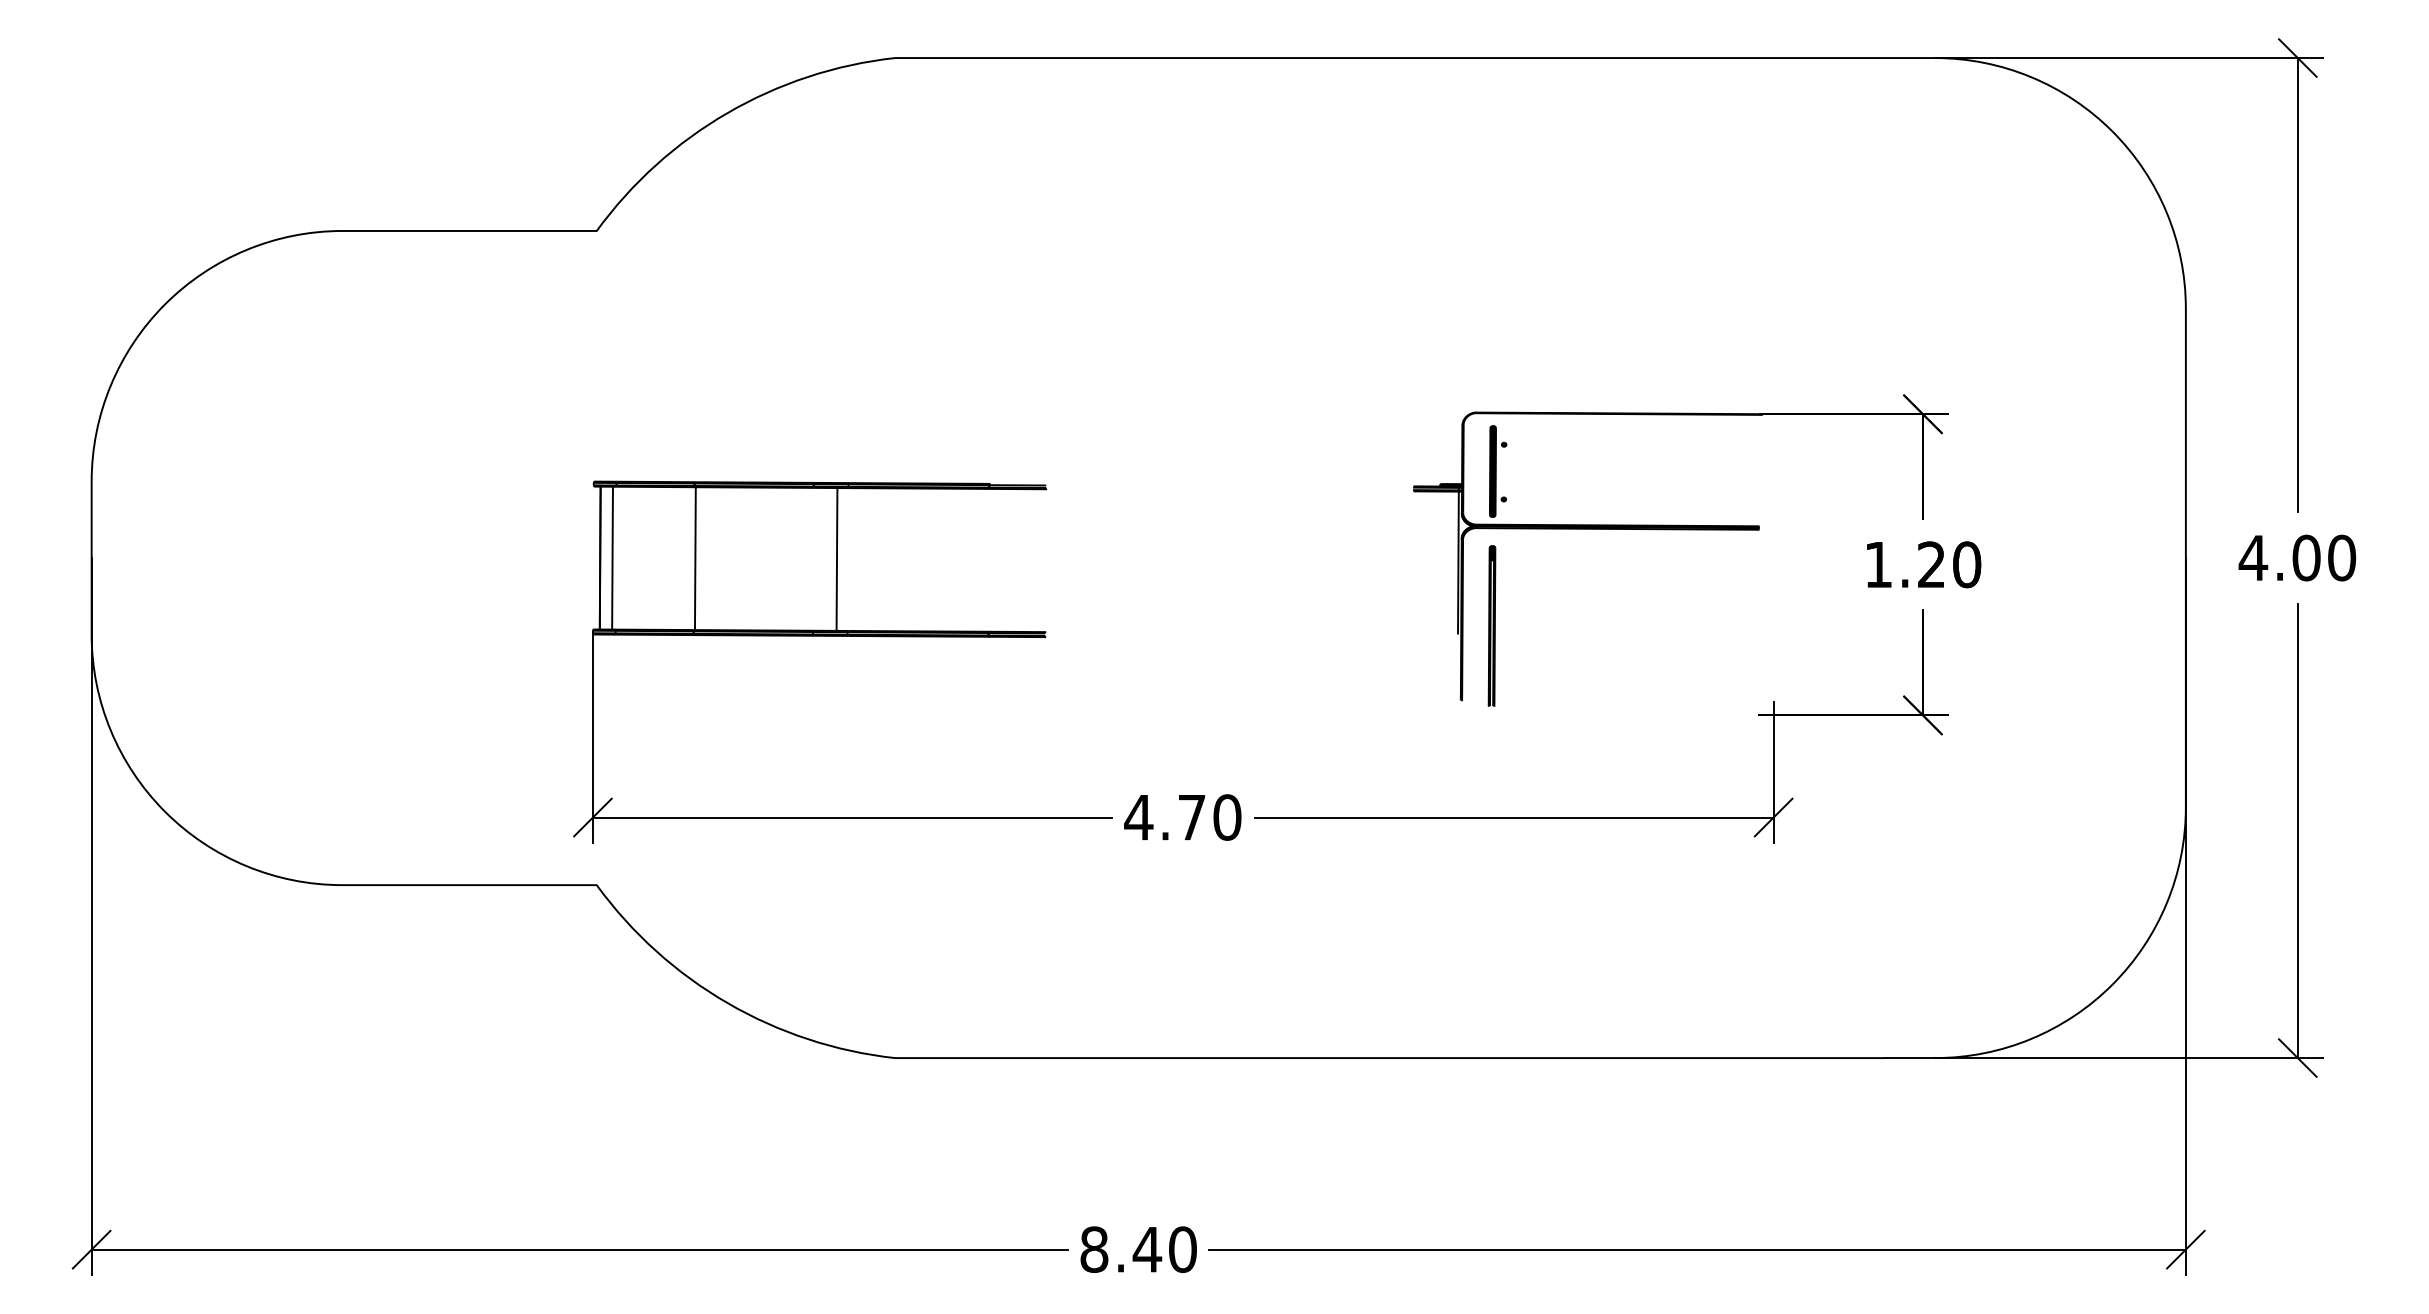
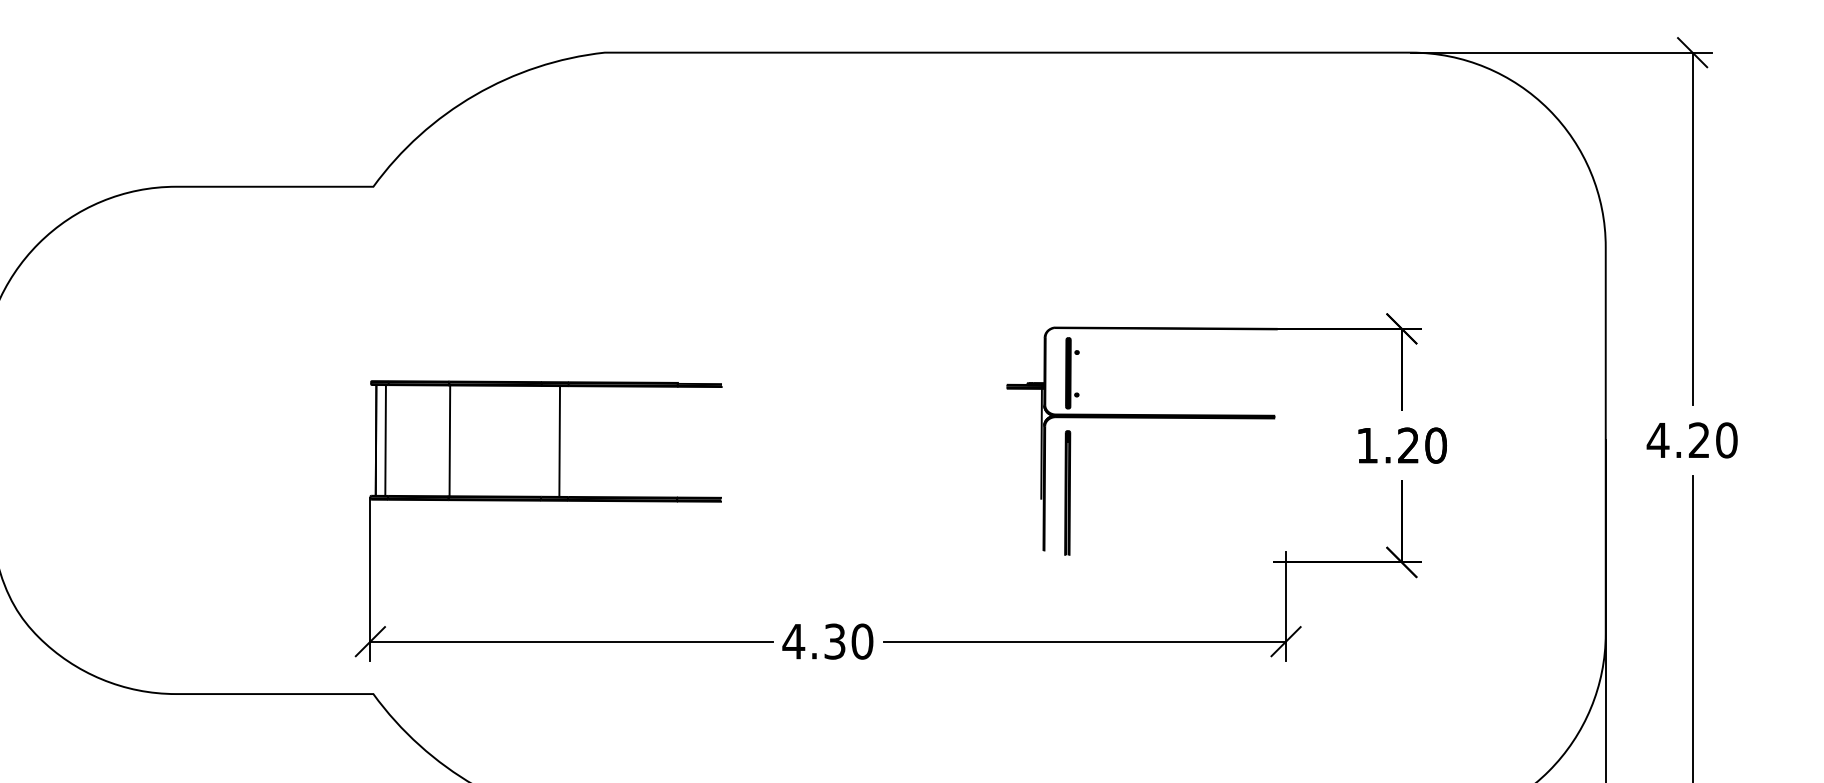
text: (2306, 557) -> (1699, 439), 4.00 -> 4.20
text: (1191, 817) -> (834, 641), 4.70 -> 4.30

